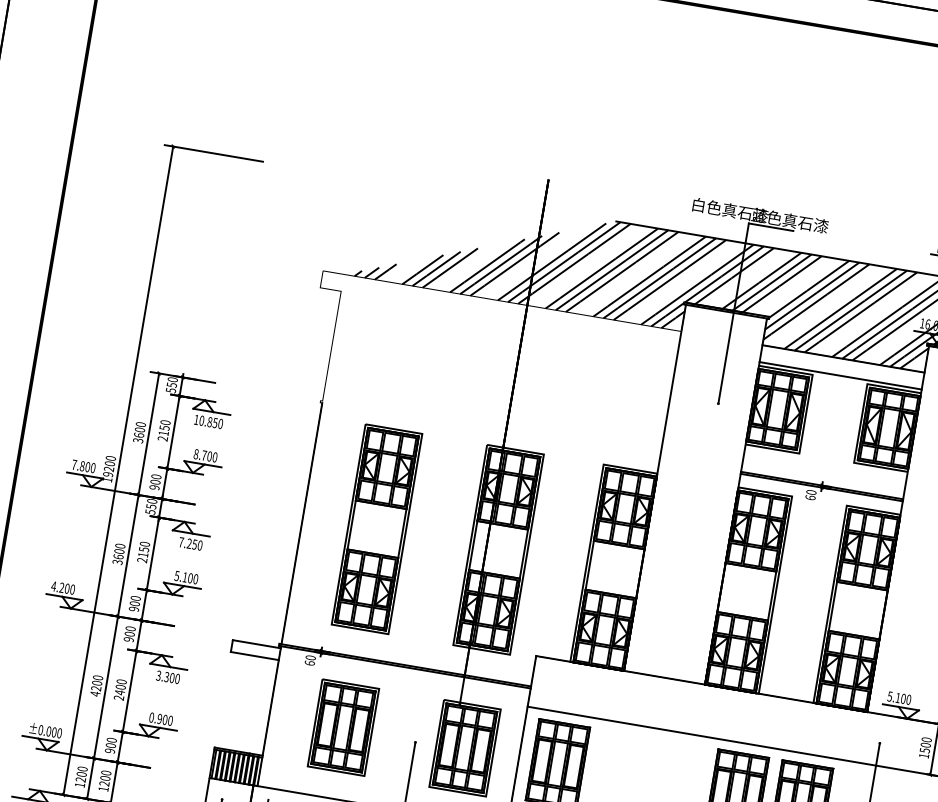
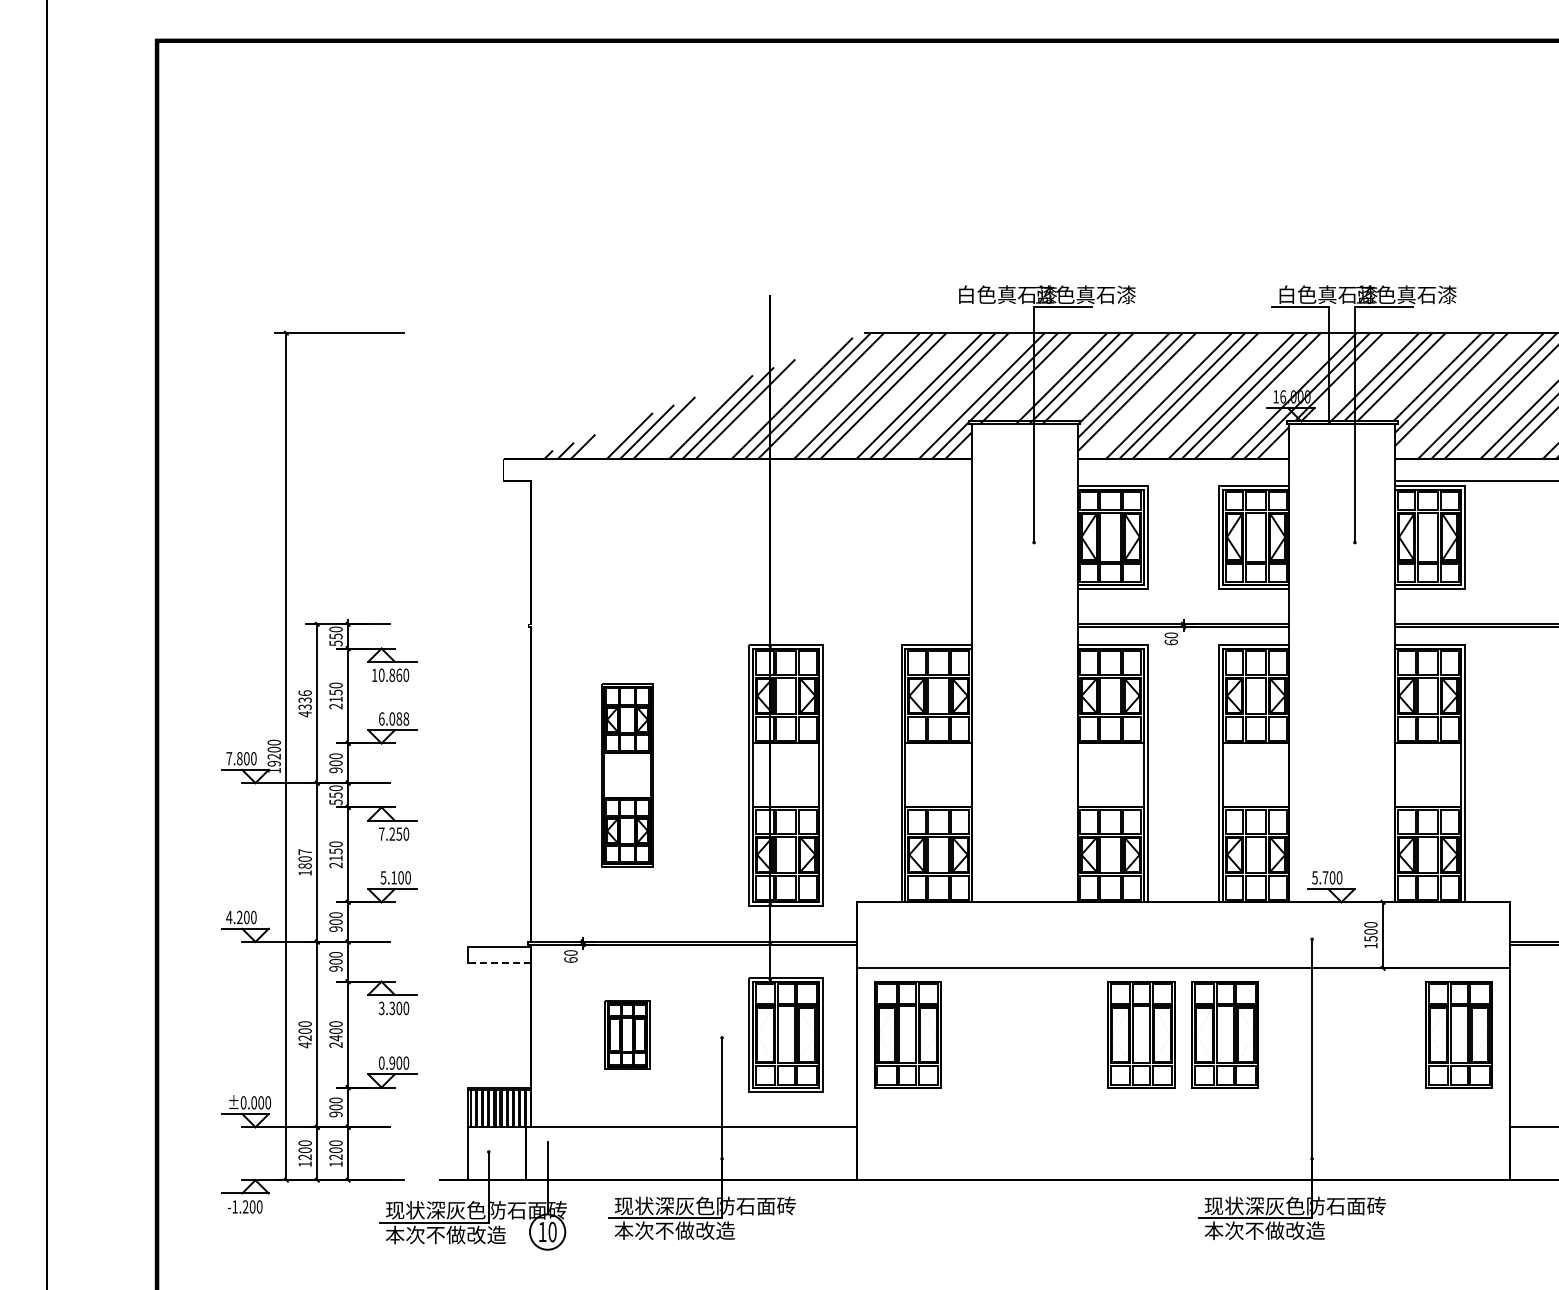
line: (840, 375) -> (1183, 480), removed
text: (215, 422) -> (399, 674), 10.850 -> 10.860
text: (139, 432) -> (304, 703), 3600 -> 4336
text: (205, 455) -> (393, 718), 8.700 -> 6.088
part: (377, 529) -> (627, 775), size x0.7
text: (118, 554) -> (304, 862), 3600 -> 1807
line: (254, 655) -> (499, 962), solid -> dashed
text: (898, 697) -> (1325, 877), 5.100 -> 5.700
part: (343, 727) -> (627, 1034), size x0.6

